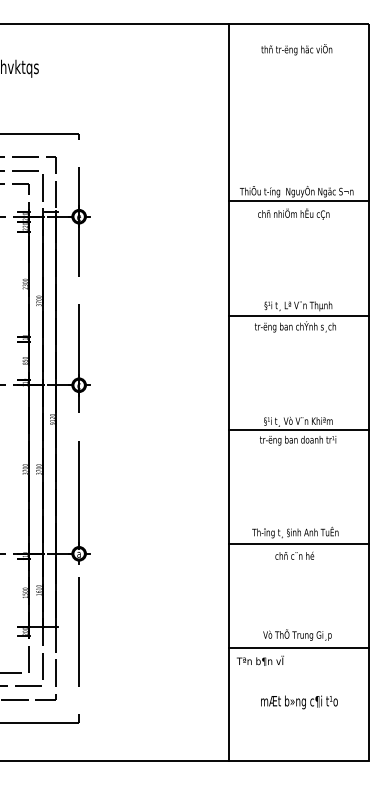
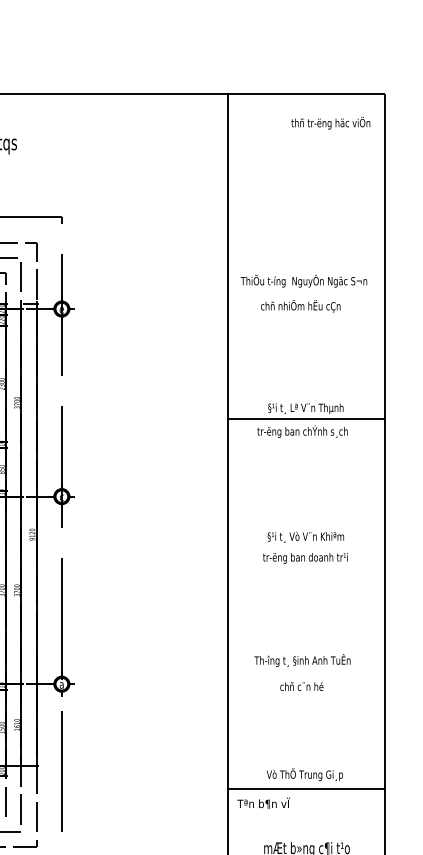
text: (296, 49) -> (330, 122), moved
line: (298, 201) -> (305, 292), removed
line: (298, 429) -> (305, 545), removed
line: (298, 544) -> (305, 673), removed

